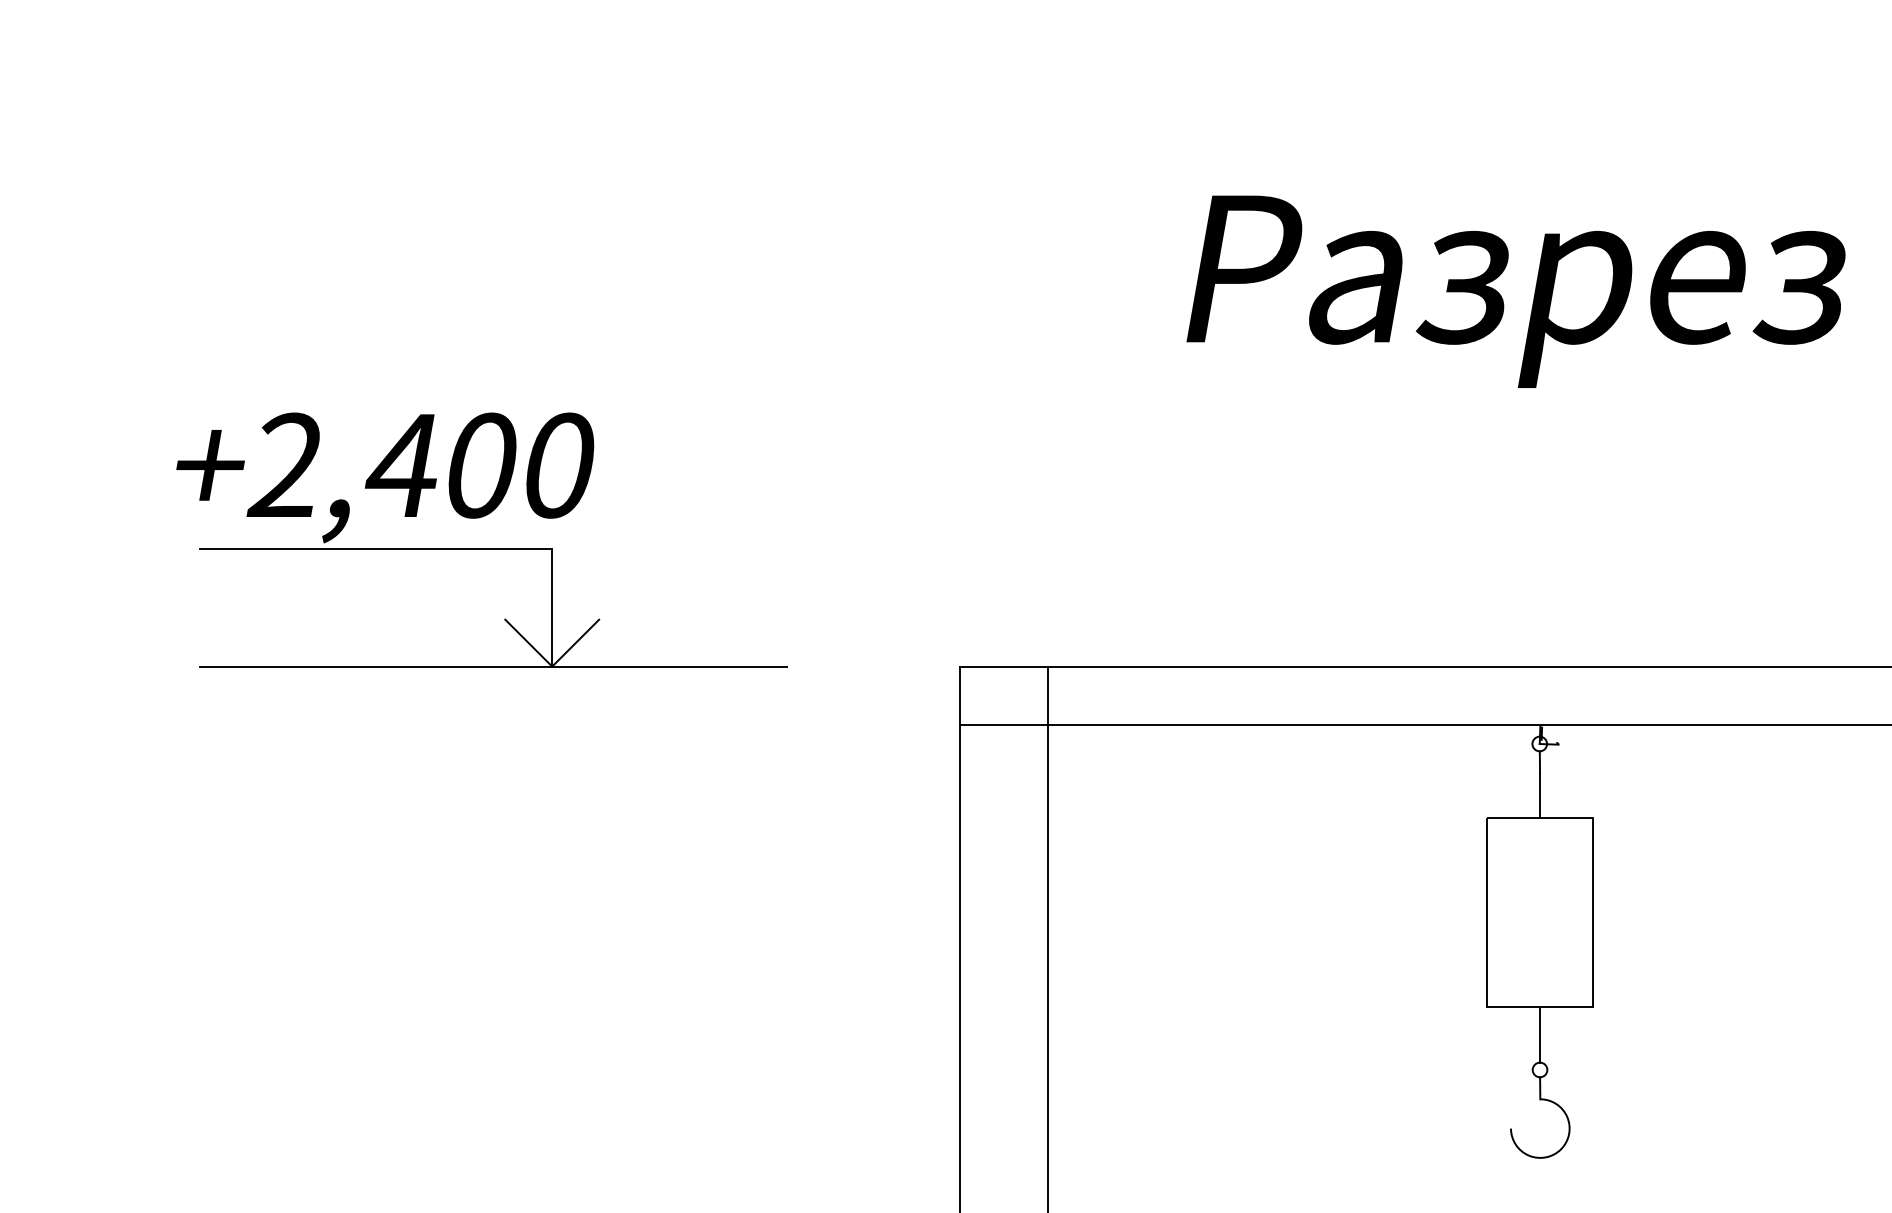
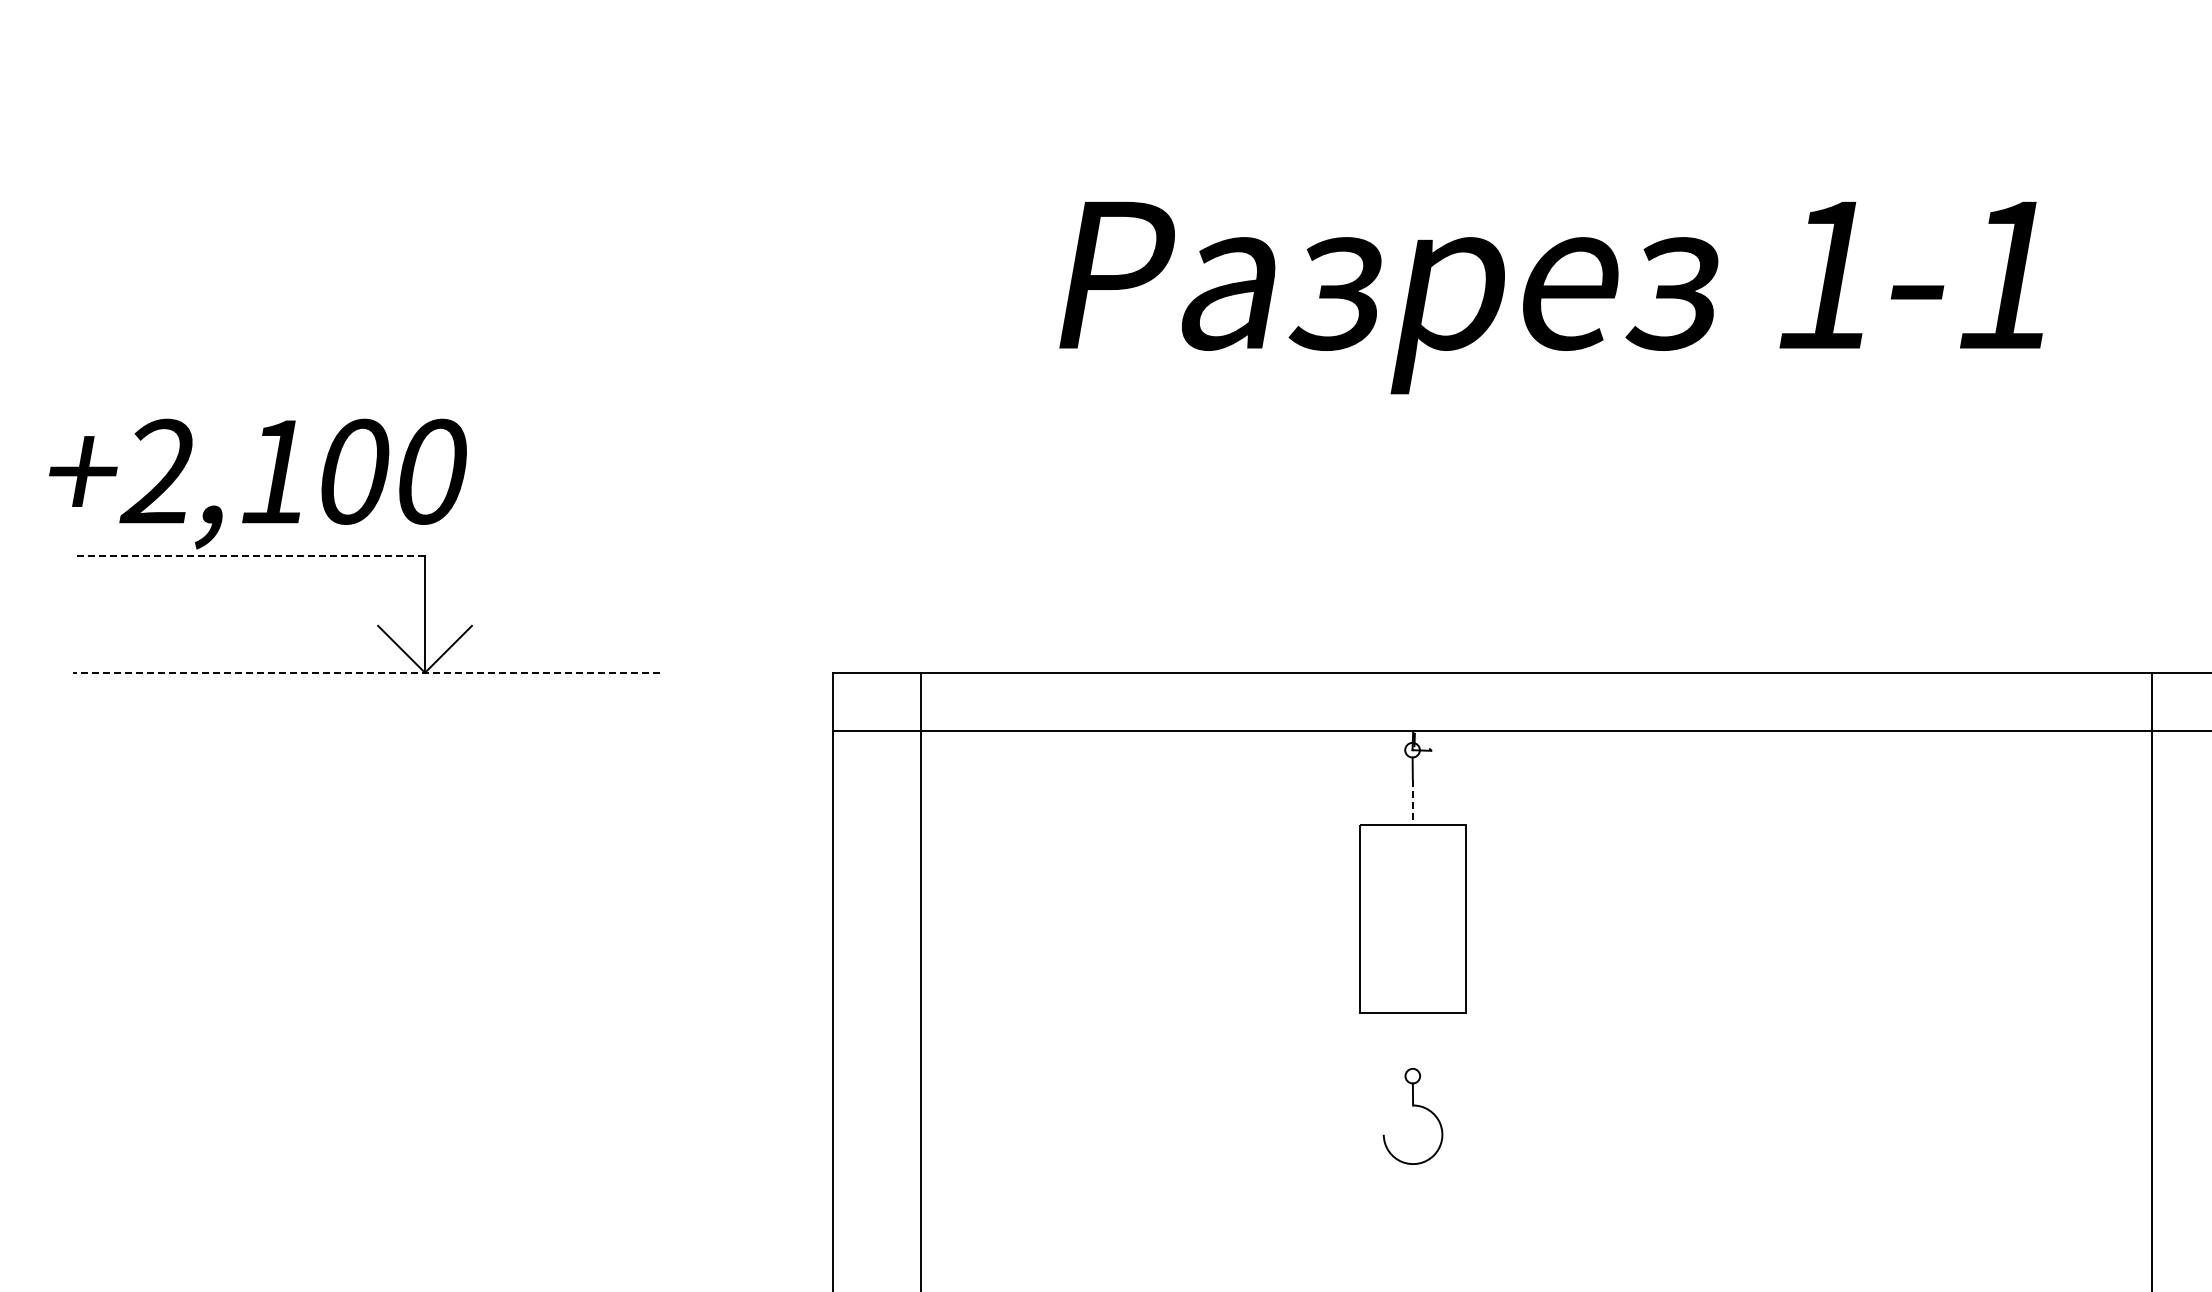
text: (400, 465) -> (273, 471), +2,400 -> +2,100
line: (376, 549) -> (249, 555), solid -> dashed
line: (492, 666) -> (365, 672), solid -> dashed
line: (1539, 796) -> (1412, 802), solid -> dashed
line: (1539, 1035) -> (1412, 1041), removed

